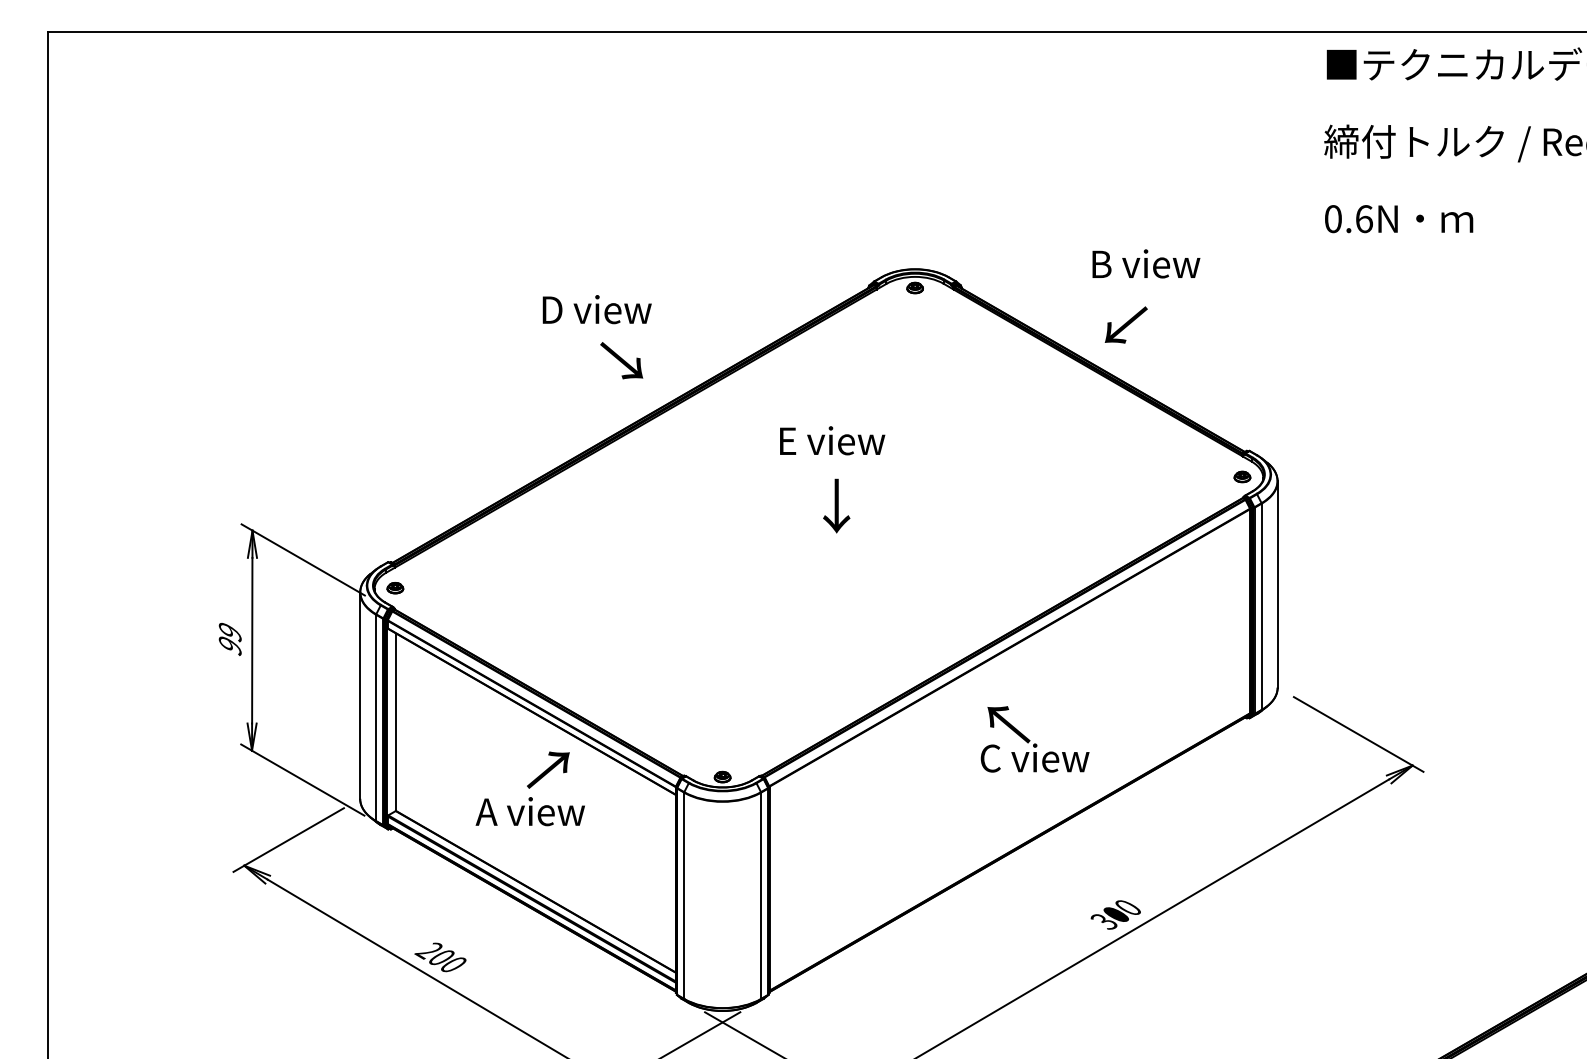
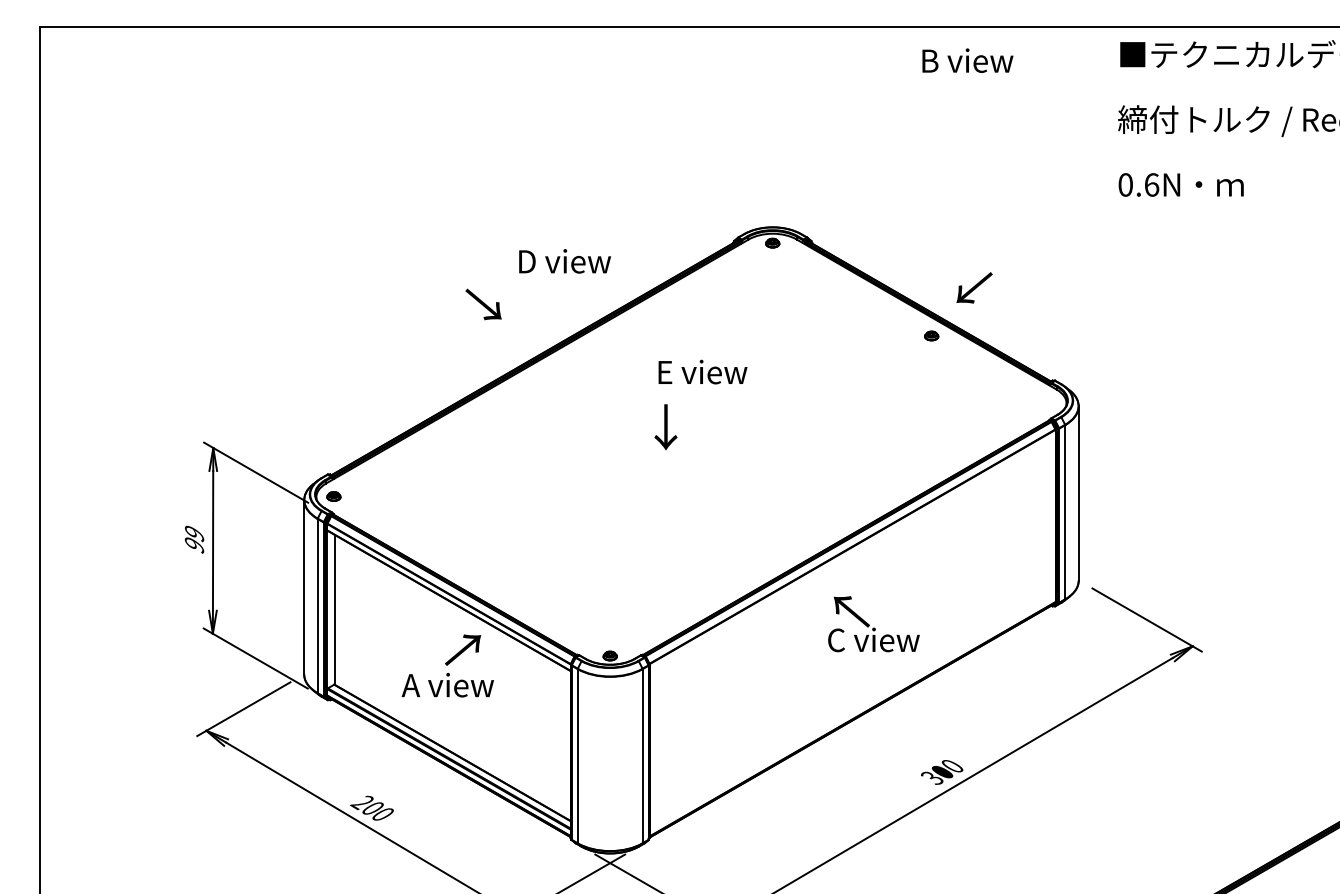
text: (1146, 263) -> (968, 60), moved
text: (596, 309) -> (564, 261), moved
text: (1125, 324) -> (973, 287), moved
text: (621, 360) -> (483, 304), moved
part: (1242, 476) -> (931, 335), moved
text: (836, 505) -> (665, 426), moved

